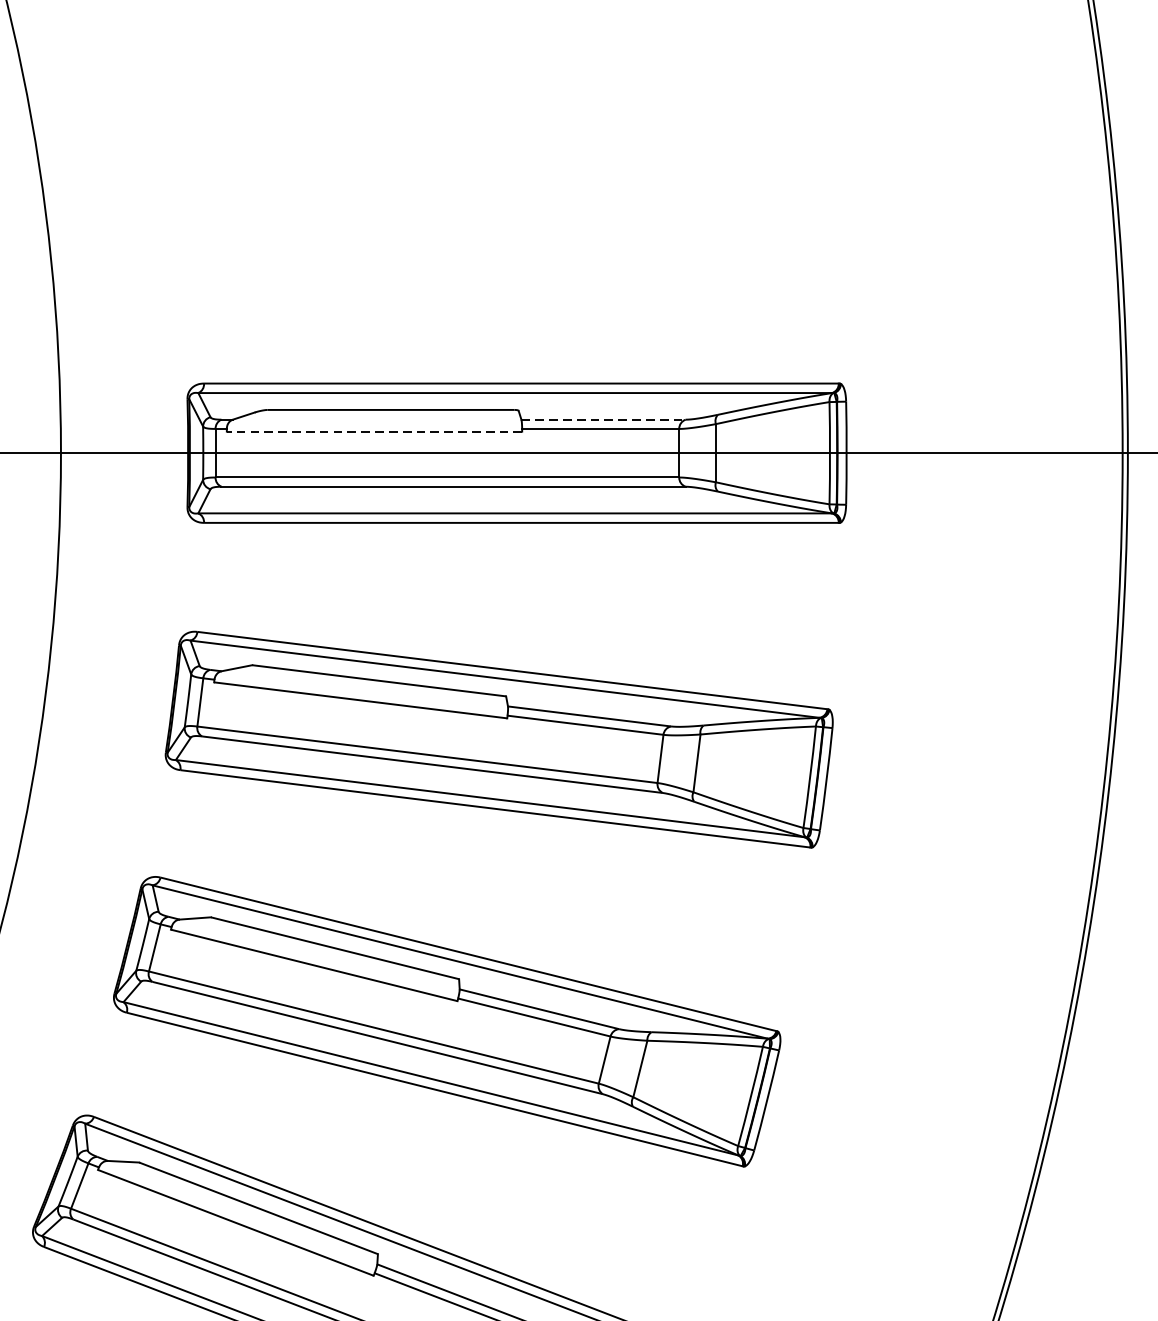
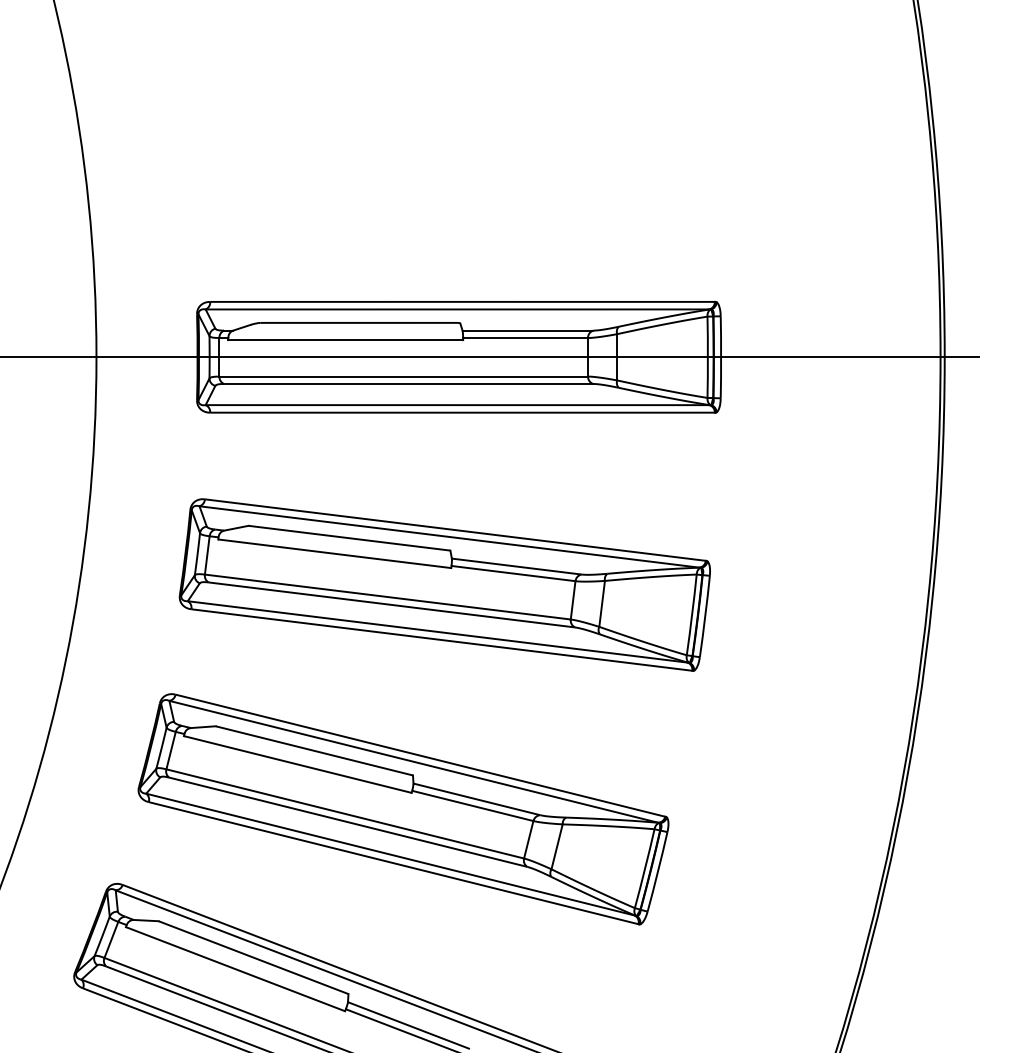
line: (604, 419) -> (528, 330), dashed -> solid
line: (374, 432) -> (345, 340), dashed -> solid

